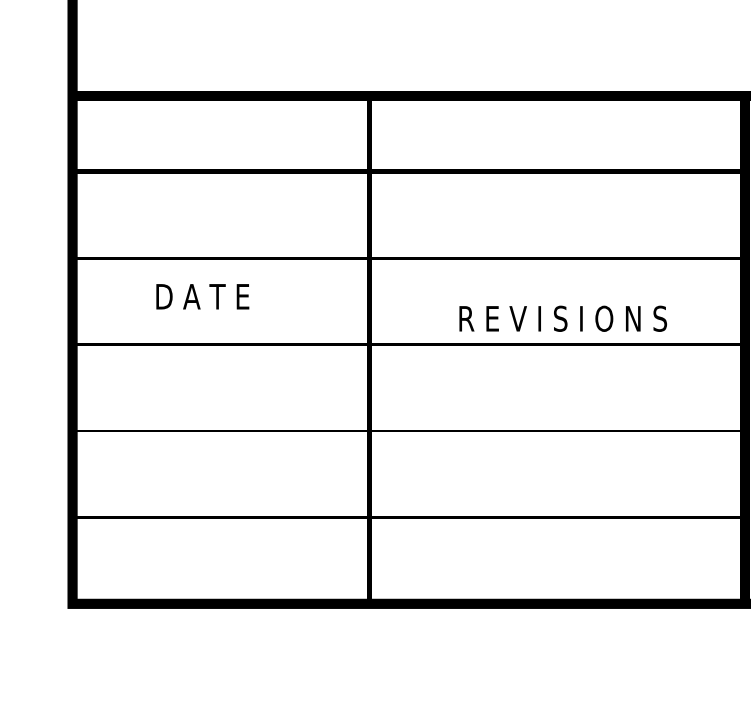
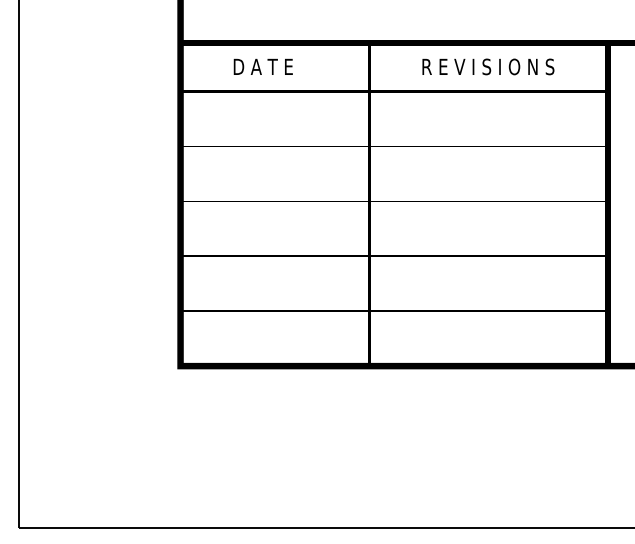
text: (201, 296) -> (262, 66), moved
text: (563, 318) -> (488, 66), moved

